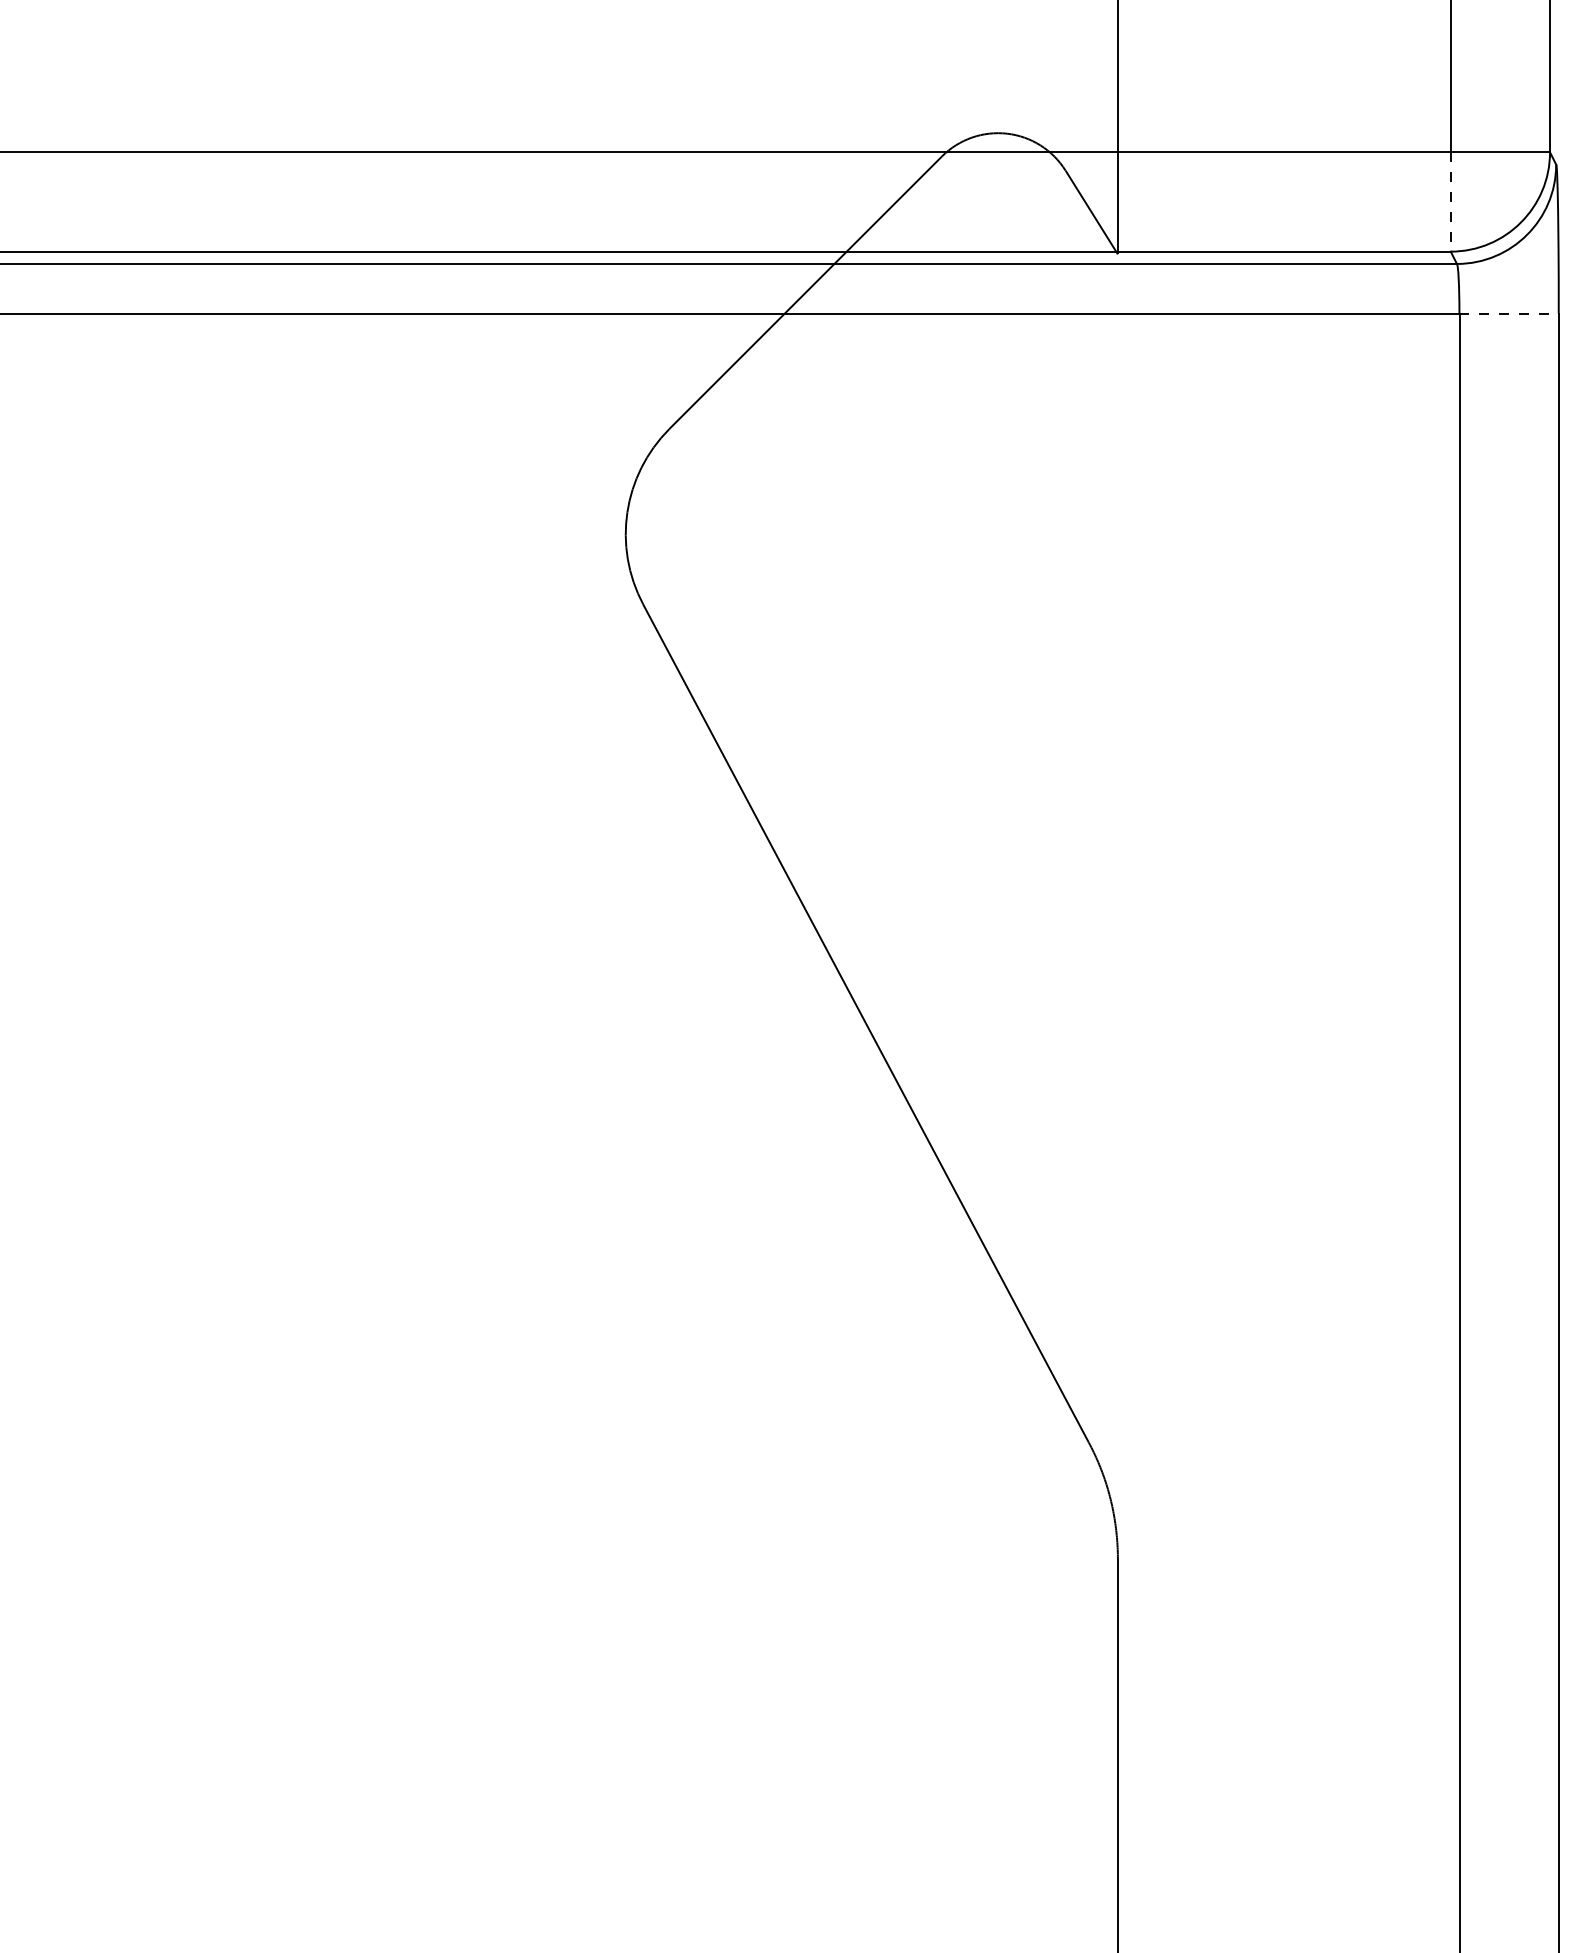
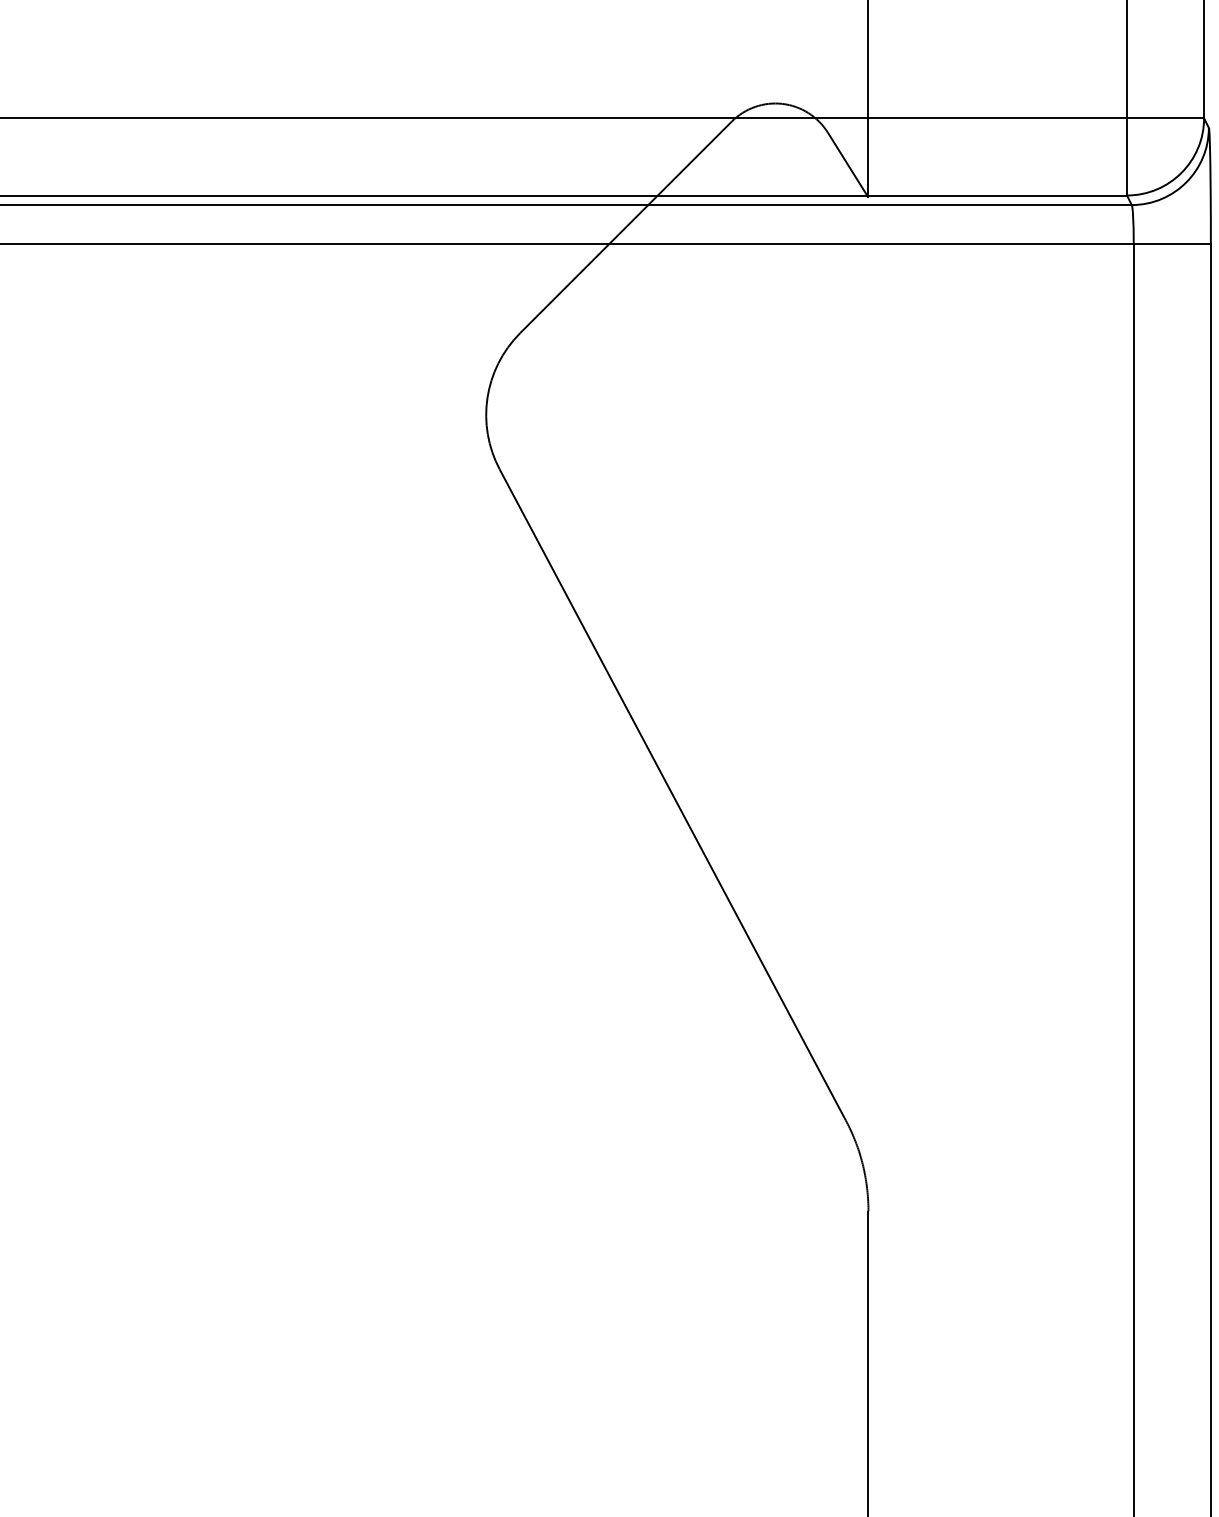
line: (1451, 201) -> (1127, 156), dashed -> solid
line: (1509, 313) -> (1172, 243), dashed -> solid

